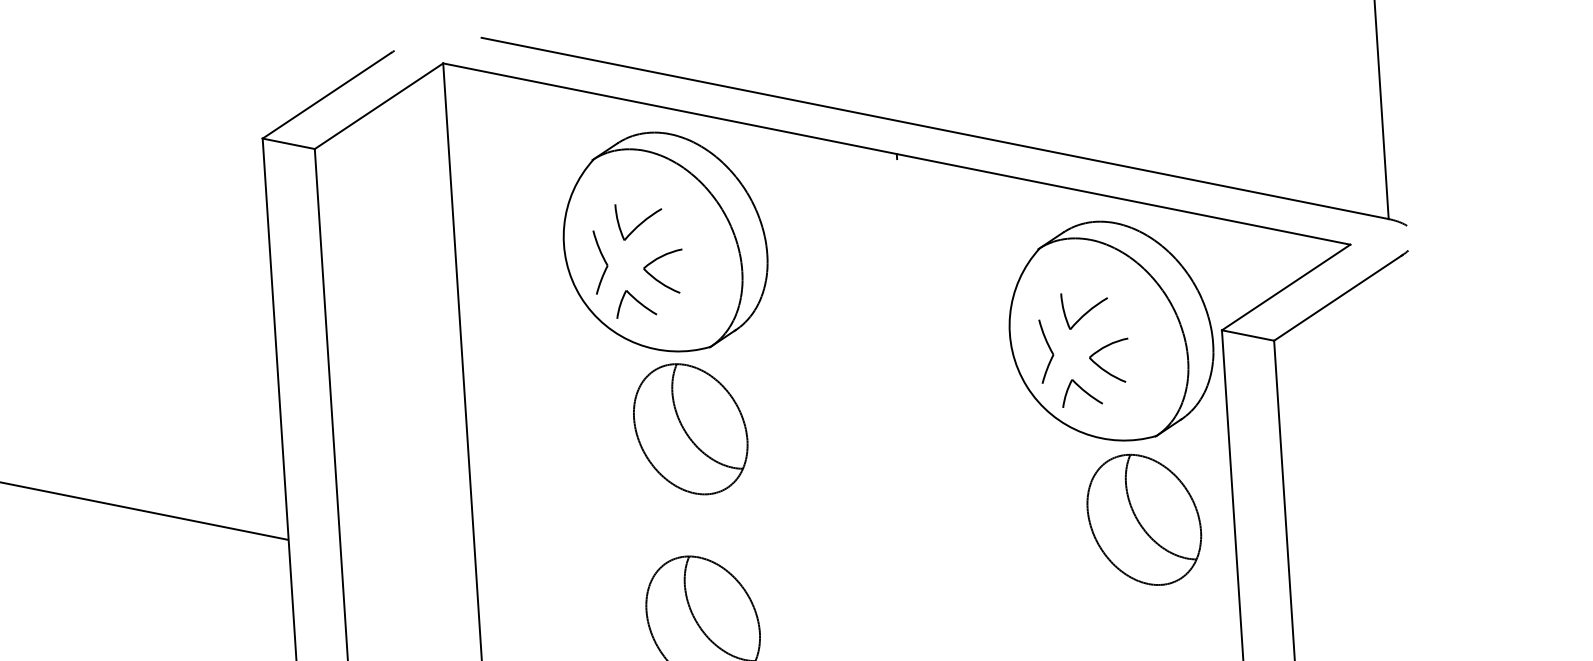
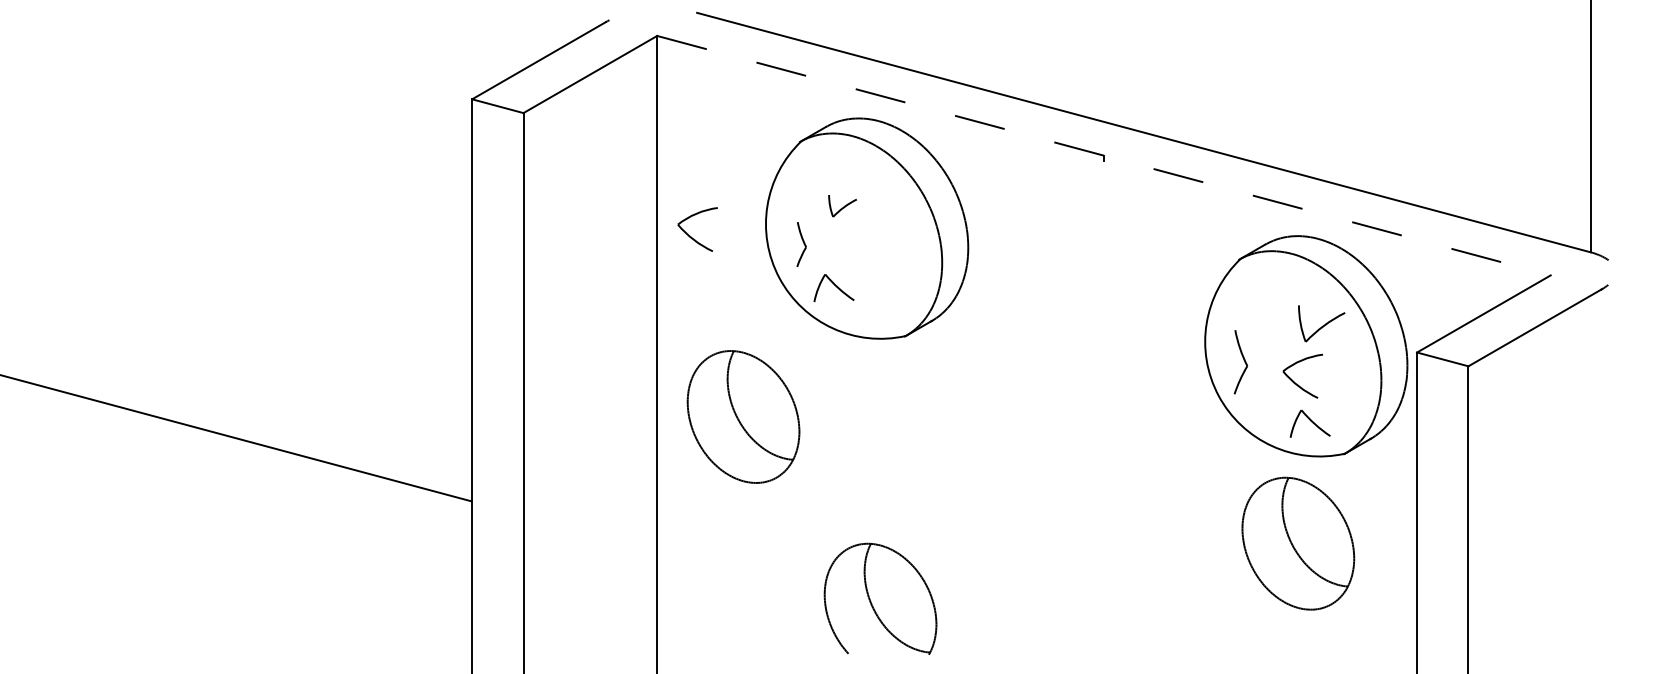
line: (896, 153) -> (1103, 155), solid -> dashed
part: (639, 220) -> (842, 205), size x0.6
part: (600, 262) -> (801, 244), size x0.7
part: (656, 278) -> (690, 235), moved
part: (1084, 310) -> (1321, 323), moved
part: (1081, 392) -> (1309, 423), moved
part: (690, 428) -> (743, 416), moved
part: (1144, 519) -> (1298, 543), moved

